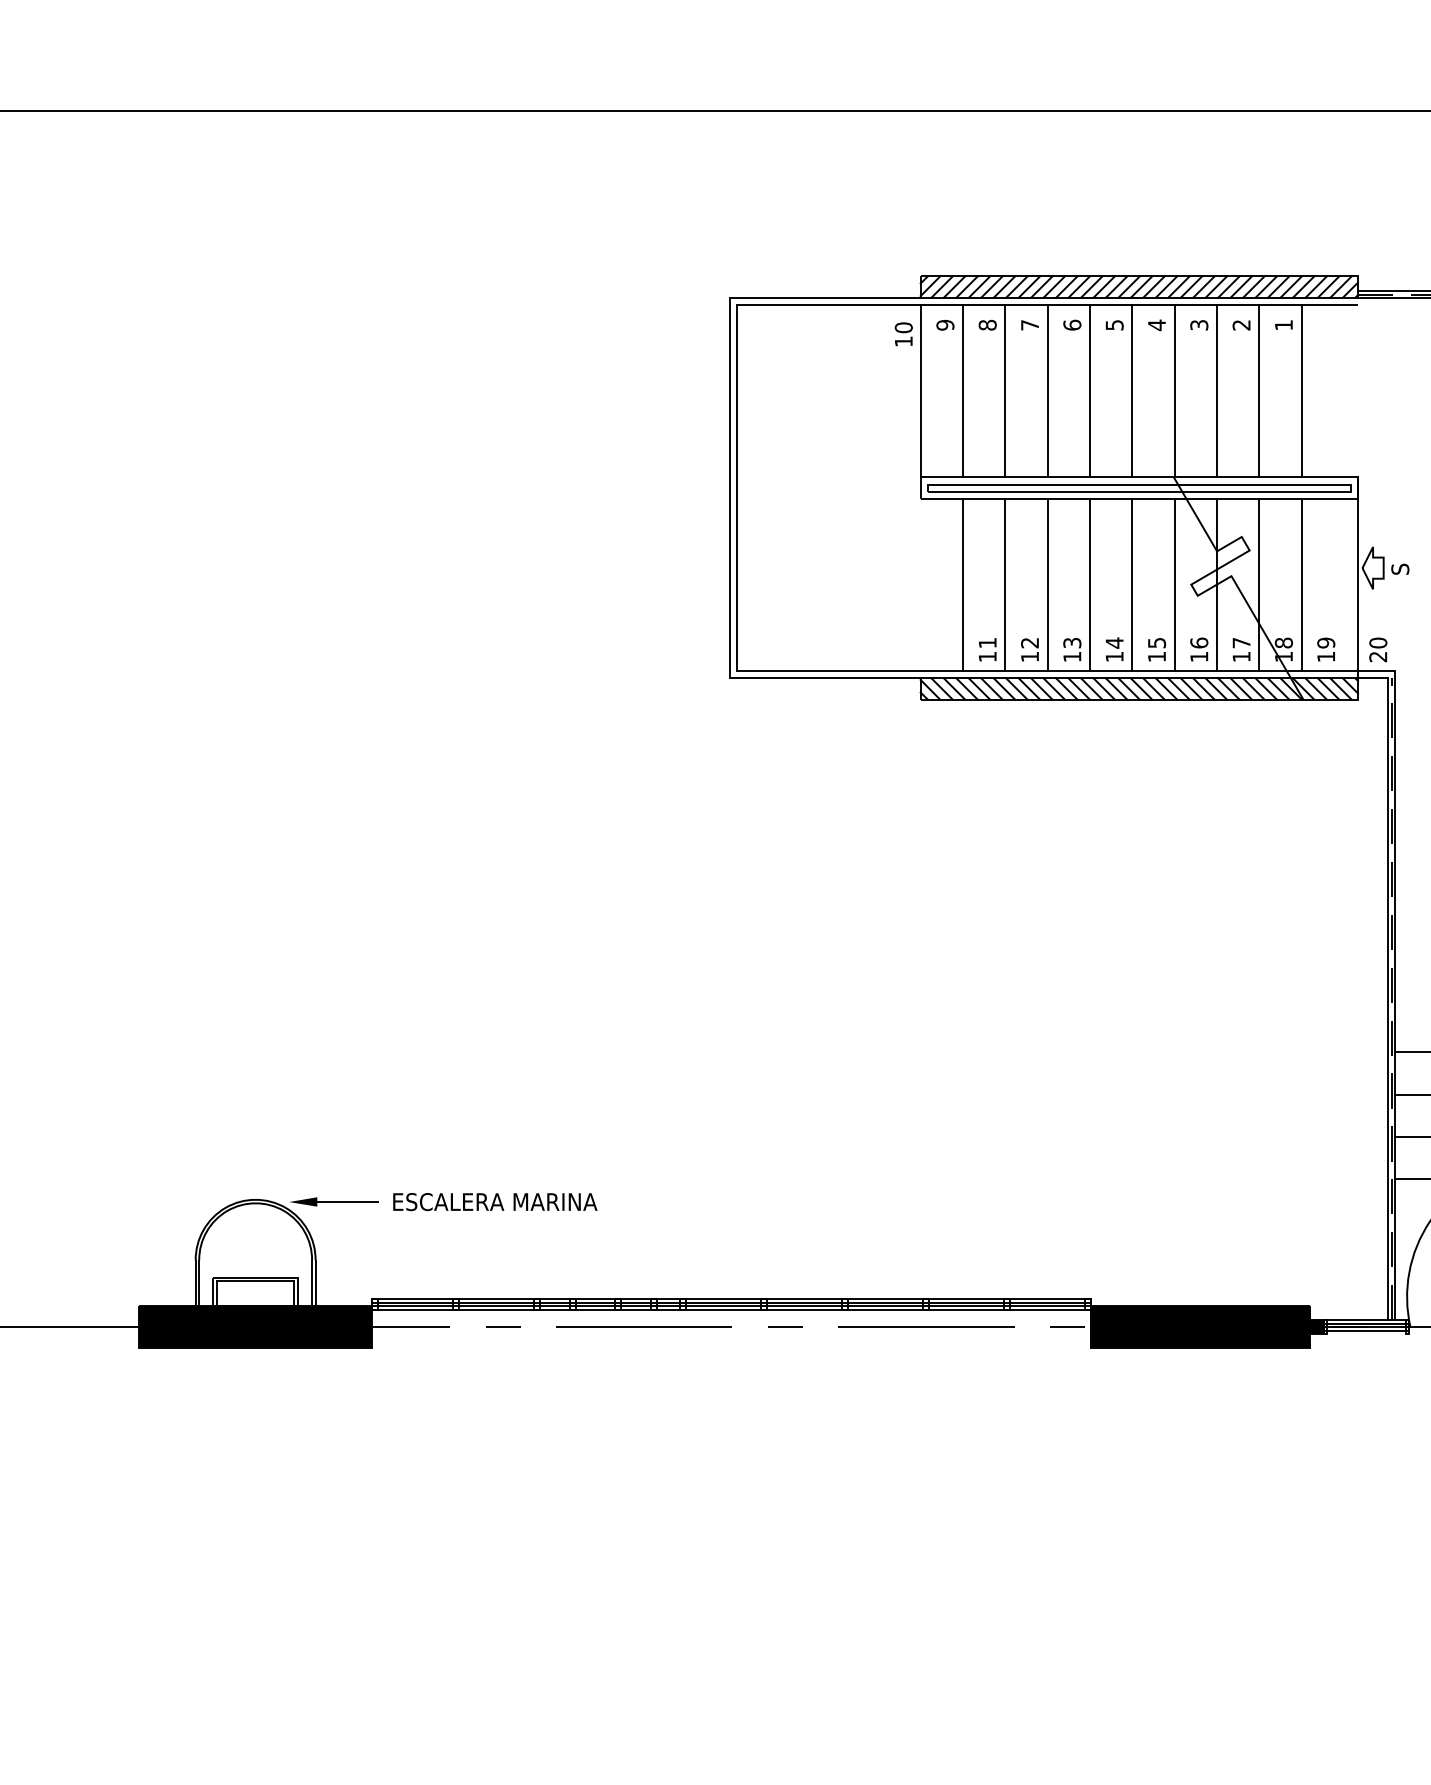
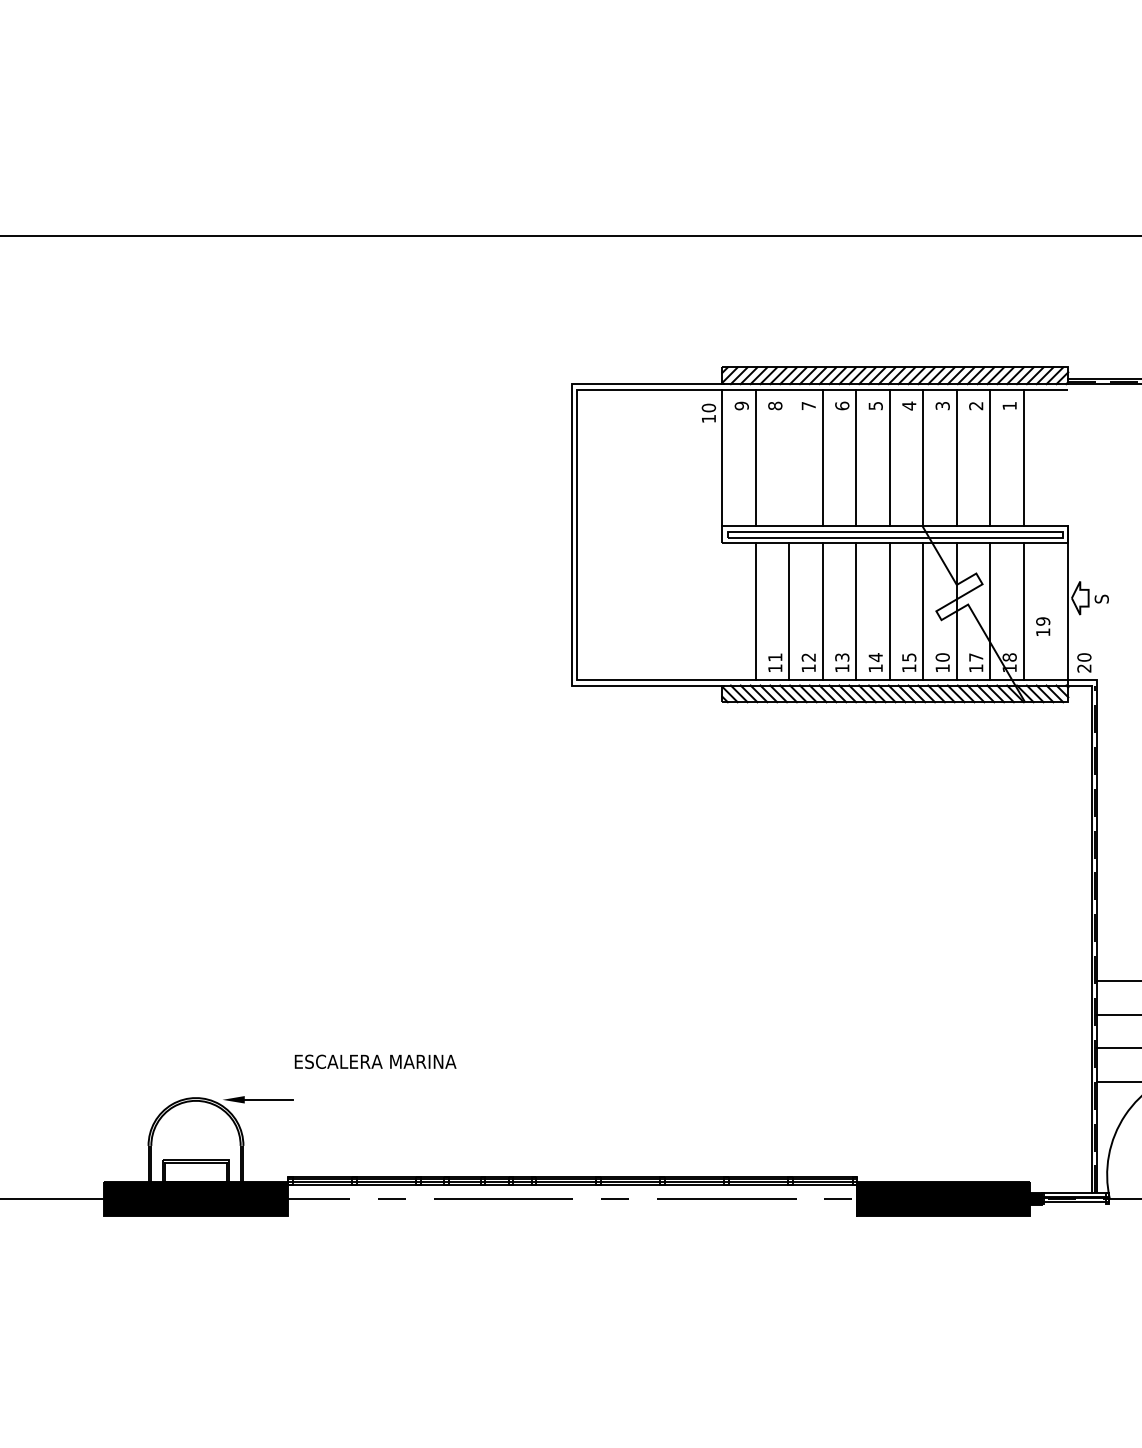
line: (1005, 390) -> (789, 457), removed
text: (1199, 643) -> (942, 657), 16 -> 10
text: (1326, 649) -> (1043, 626), moved
text: (495, 1201) -> (375, 1061), moved

